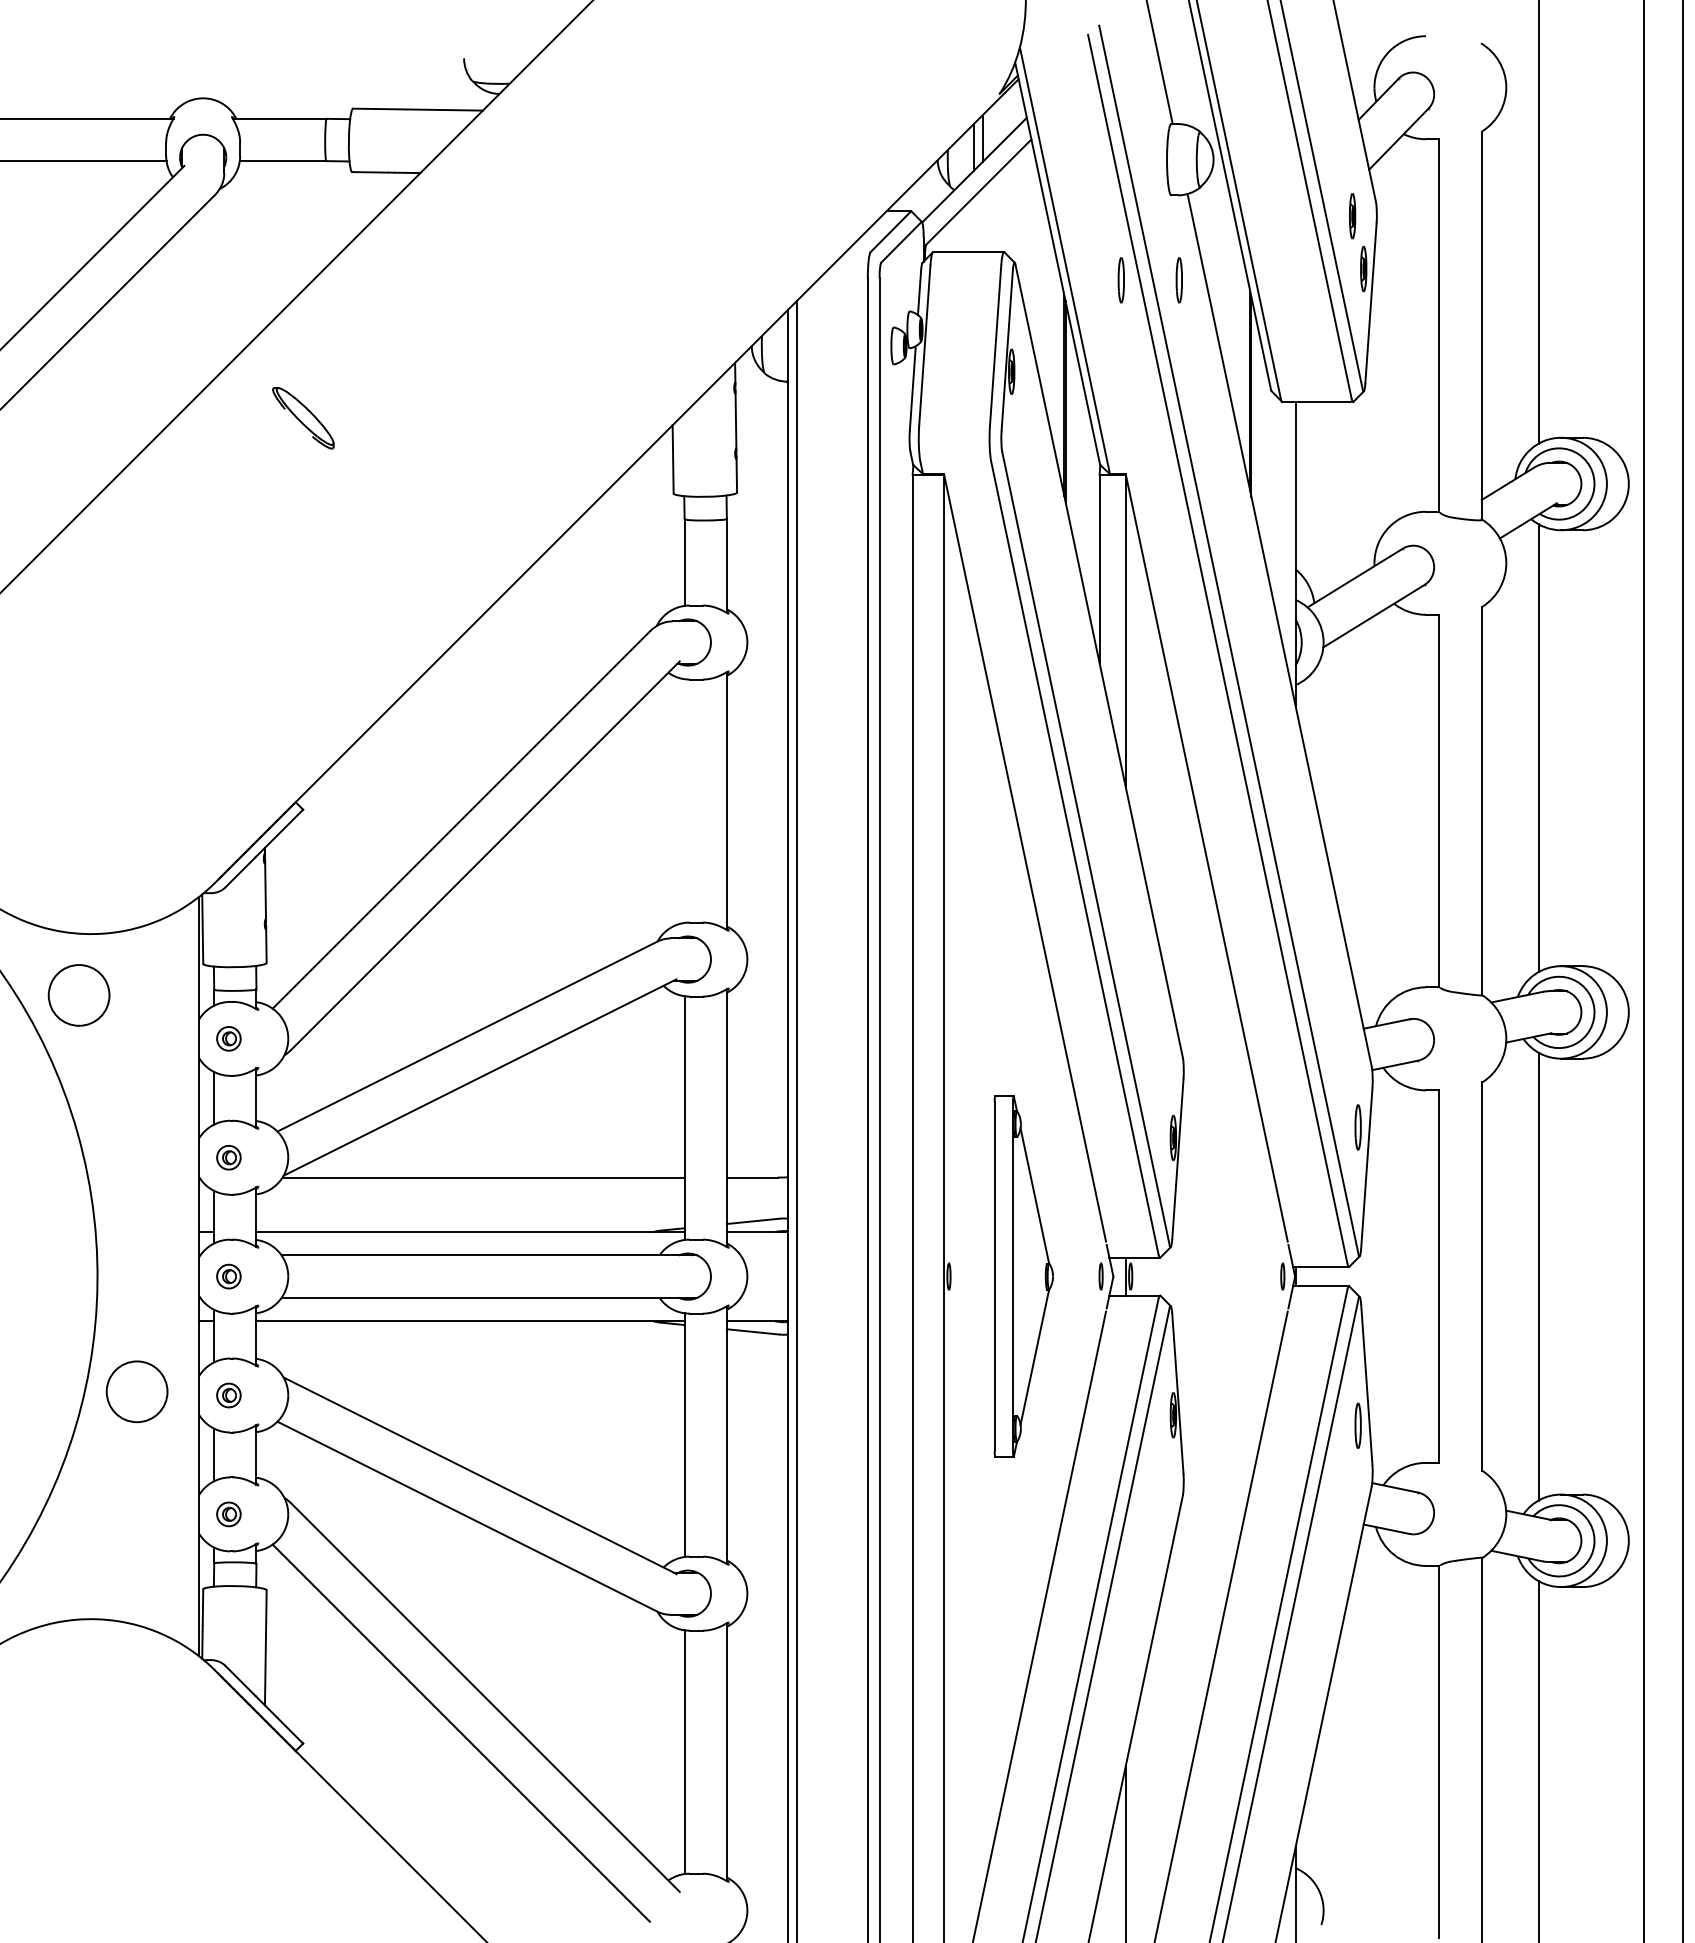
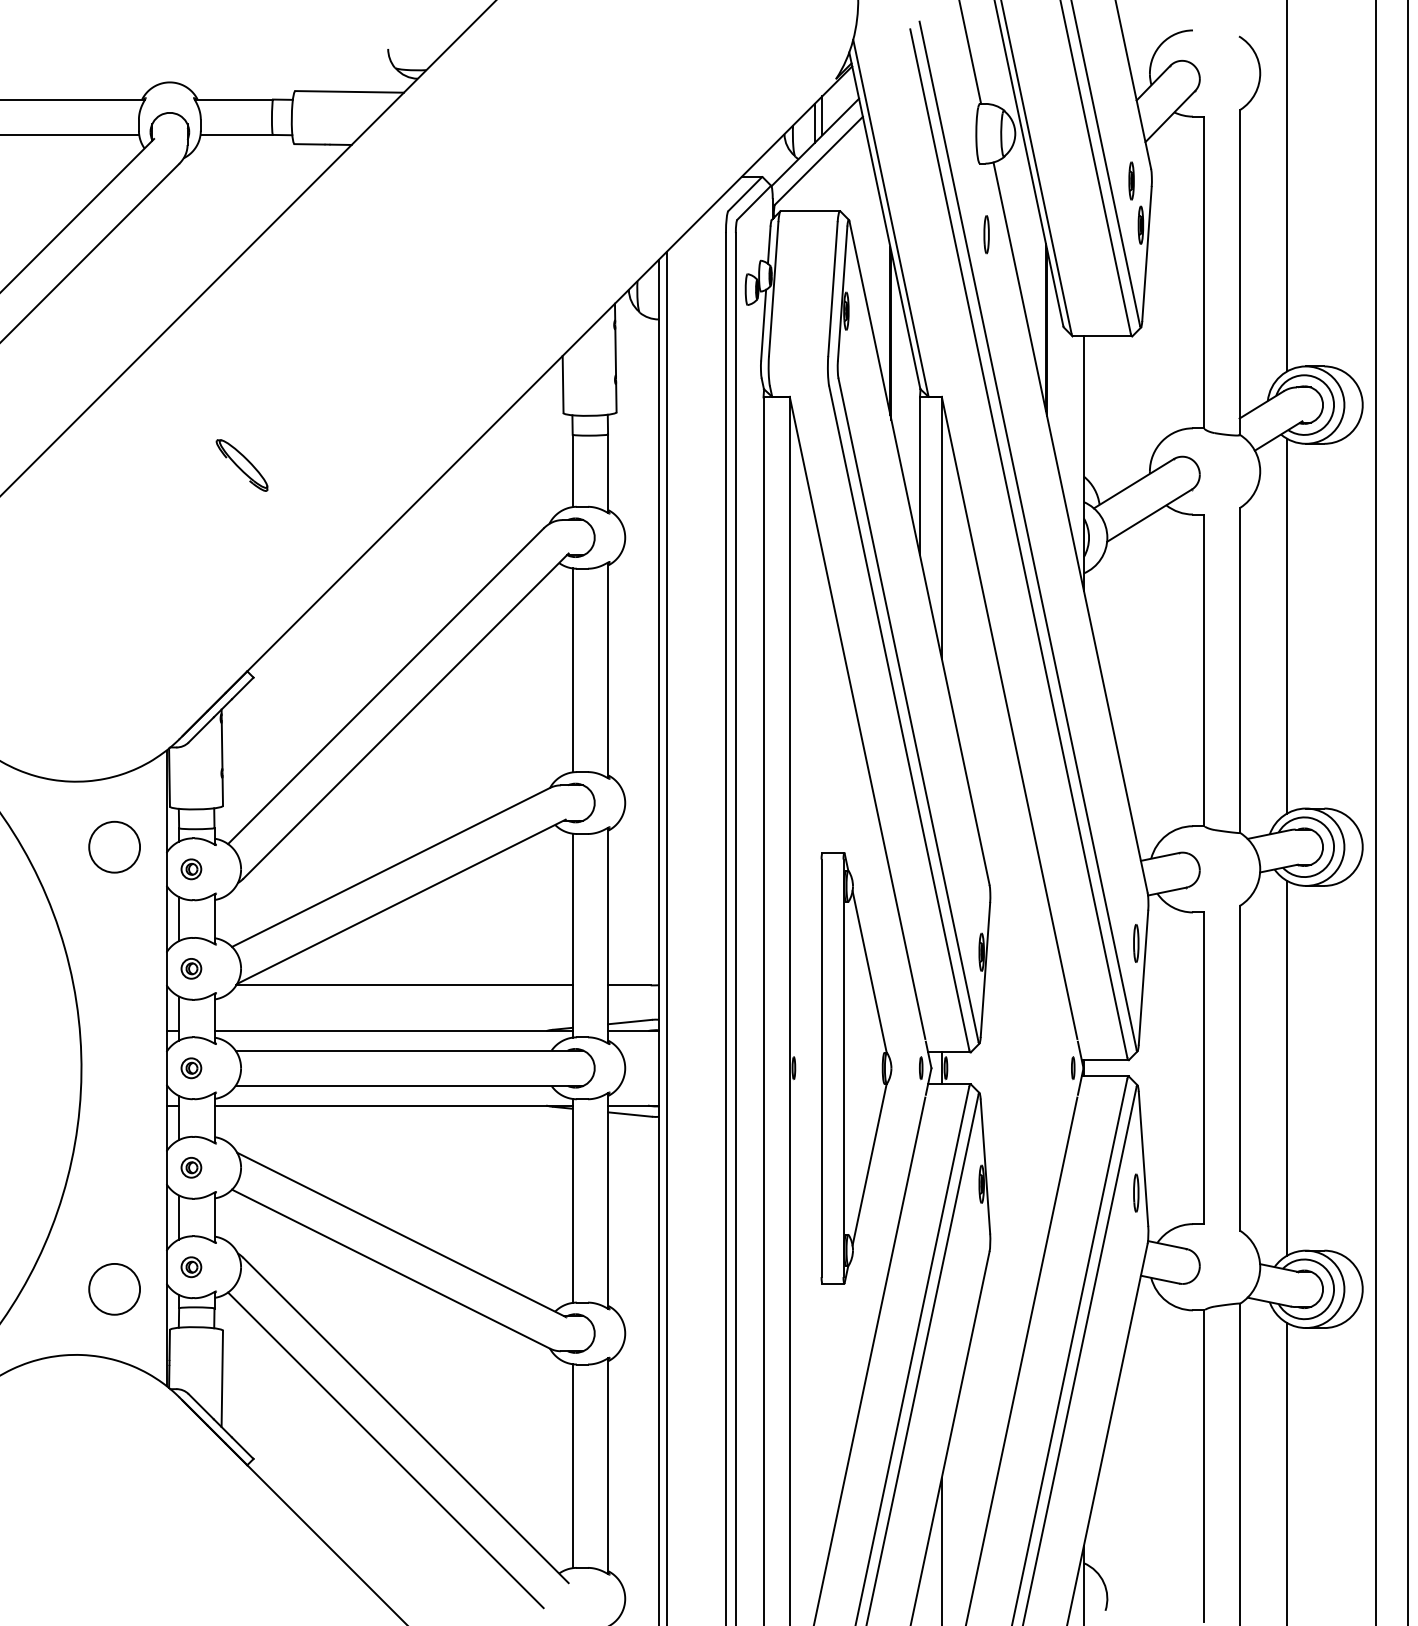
part: (1120, 280) -> (937, 234), removed
part: (303, 418) -> (242, 465), moved
line: (684, 800) -> (572, 669), added
circle: (78, 995) -> (114, 847), moved
part: (1023, 1276) -> (856, 1068), size x1.43
circle: (136, 1391) -> (114, 1289), moved

